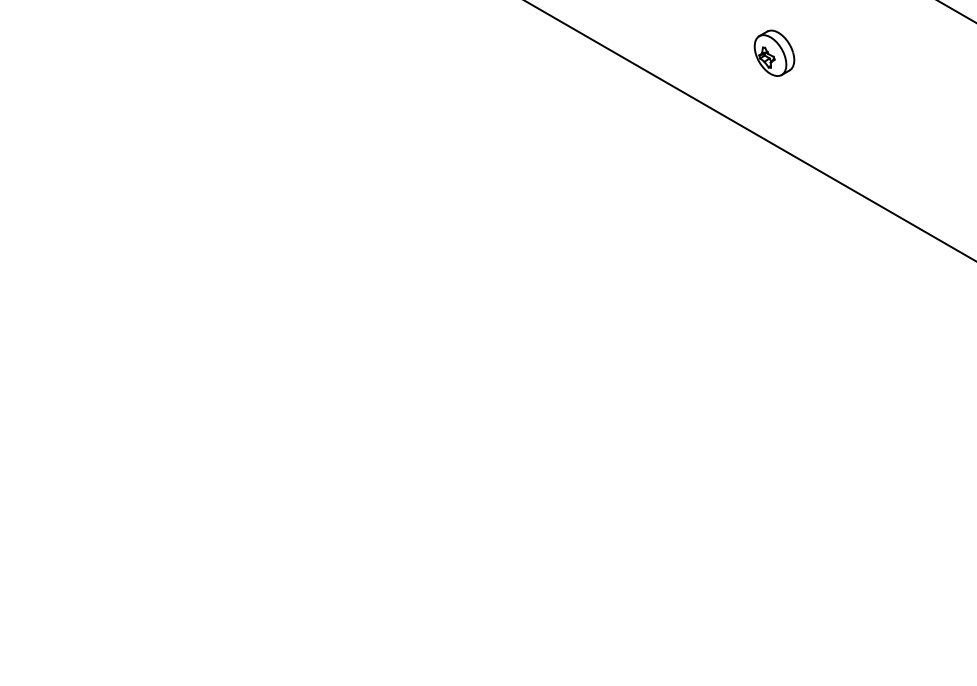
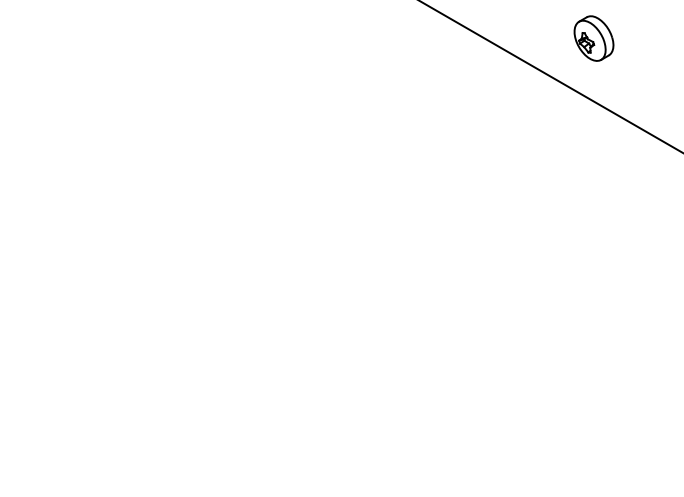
part: (773, 53) -> (593, 38), size x1.43

